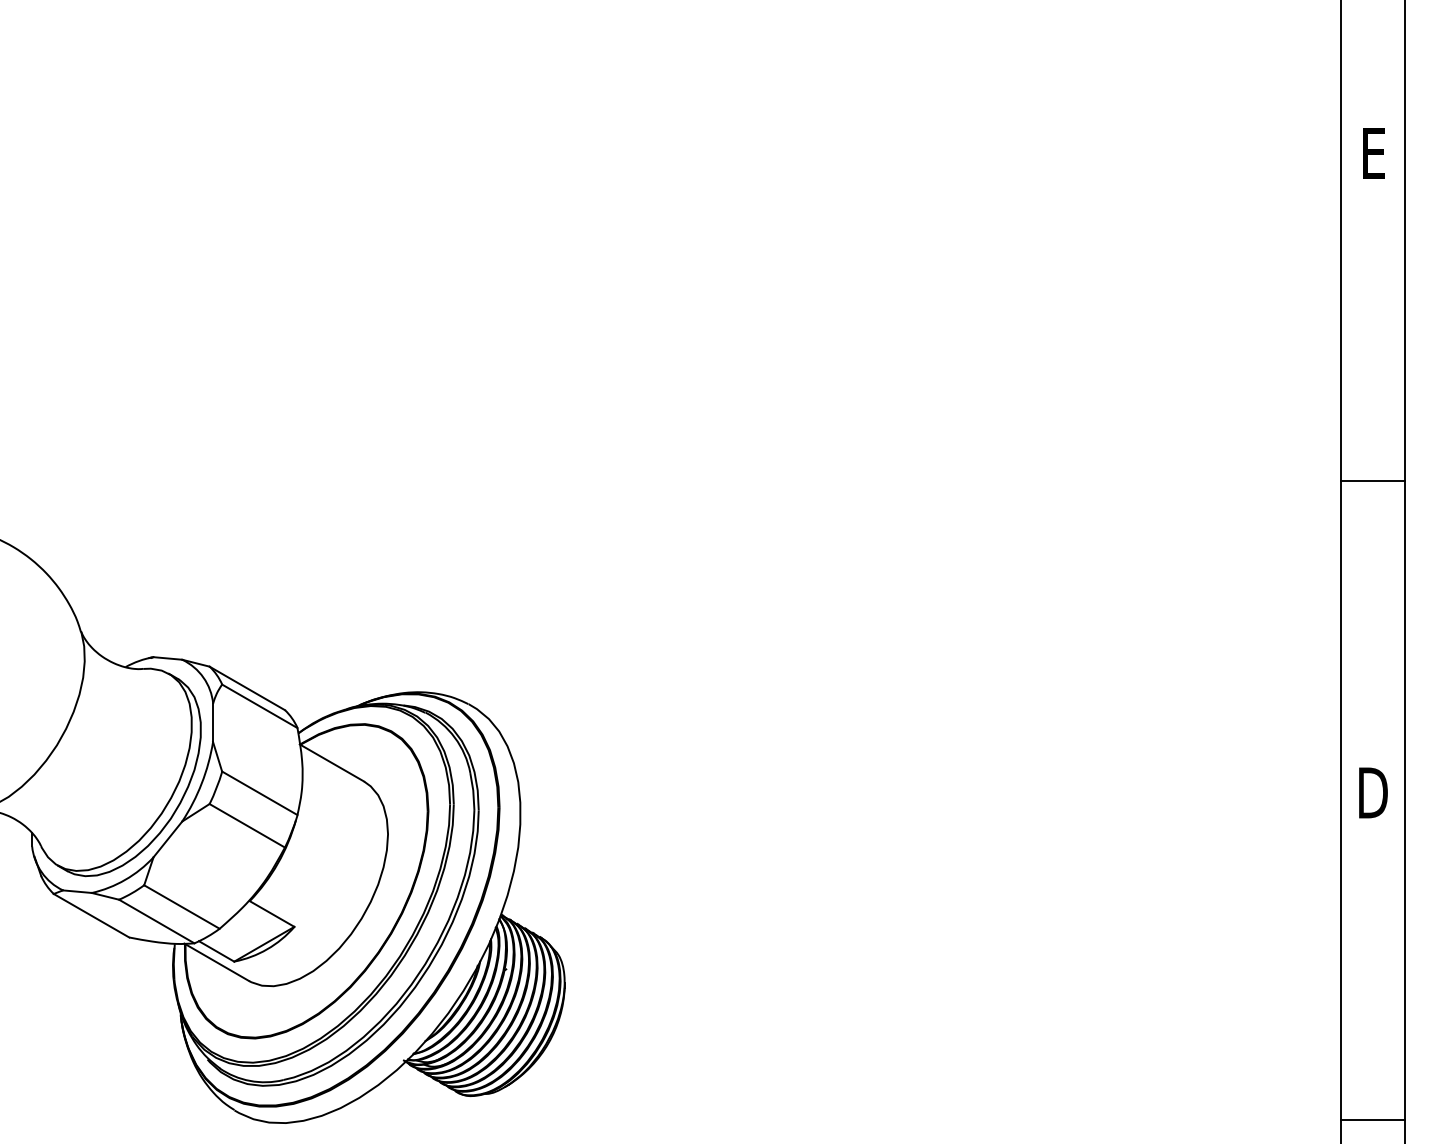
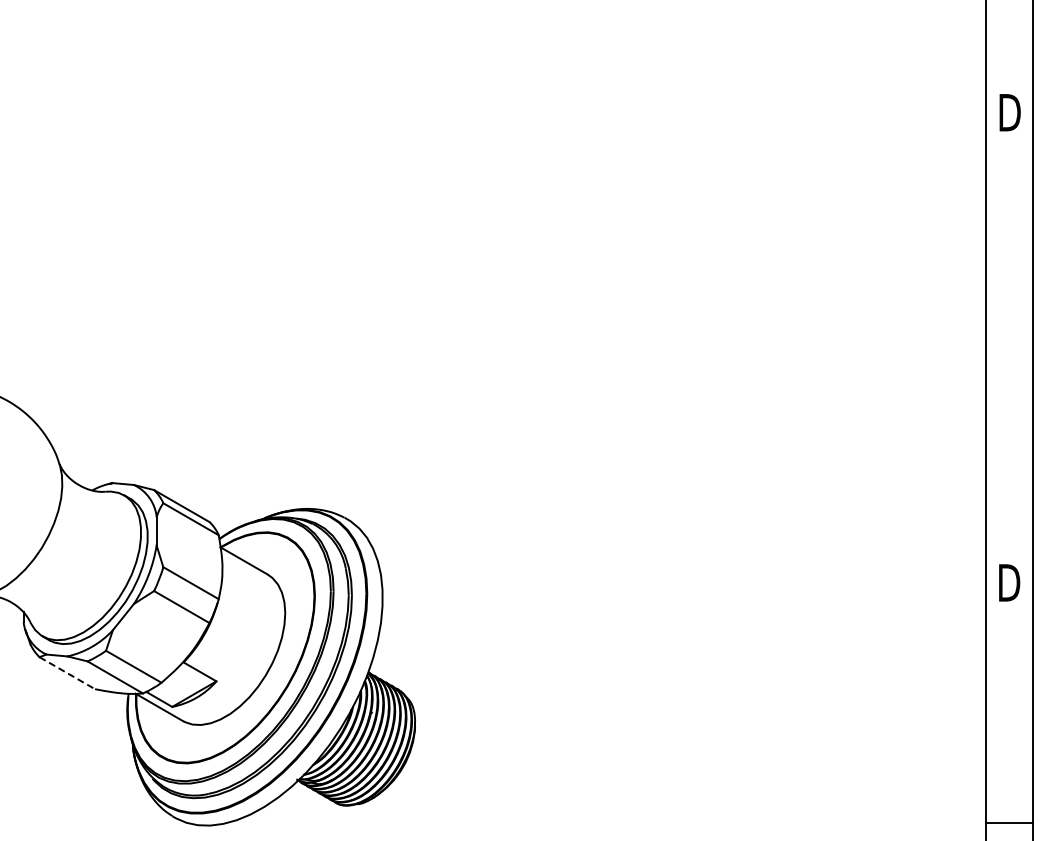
text: (1373, 152) -> (1009, 112), E -> D
line: (1373, 480) -> (1009, 353), removed
line: (91, 916) -> (67, 673), solid -> dashed

